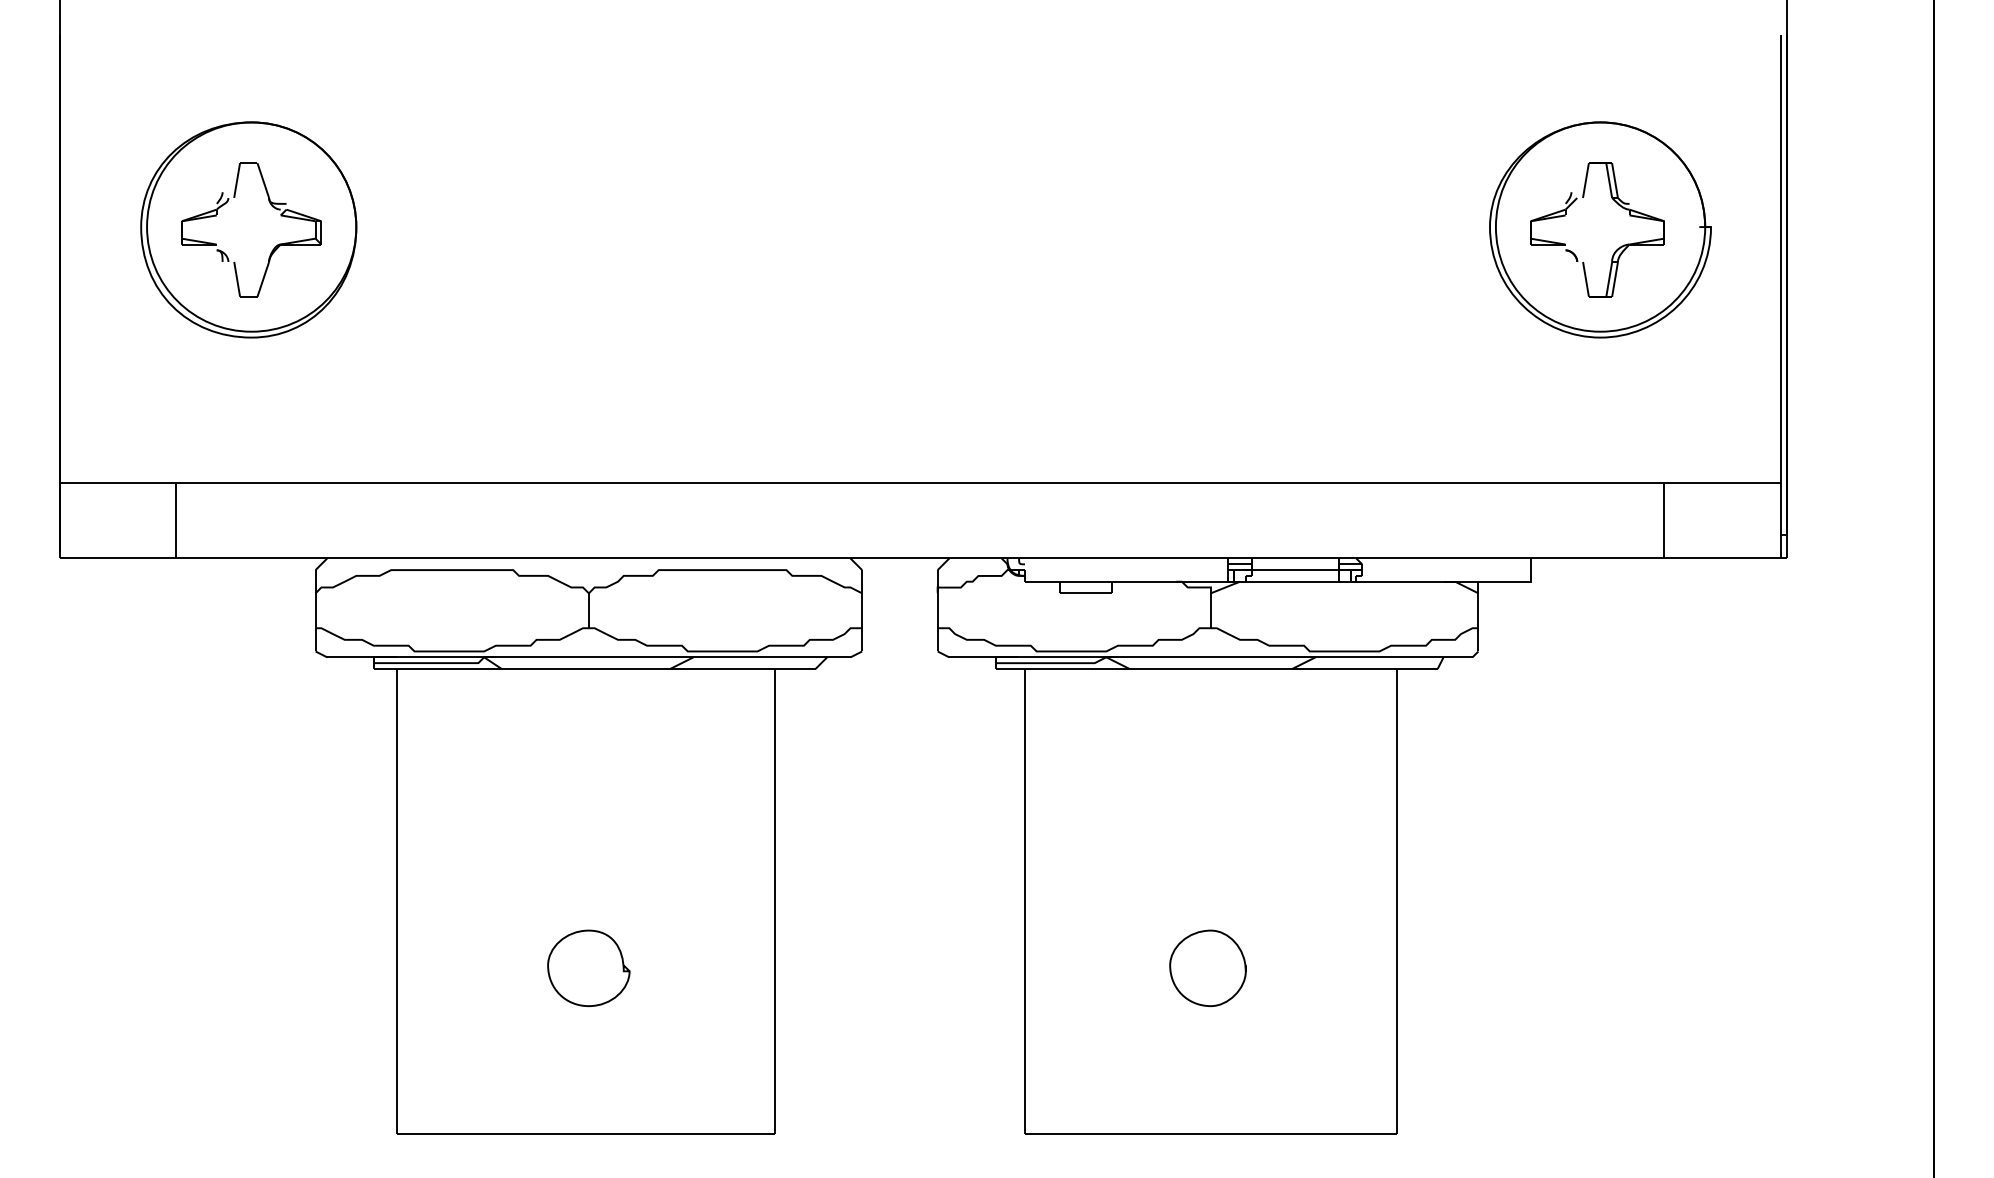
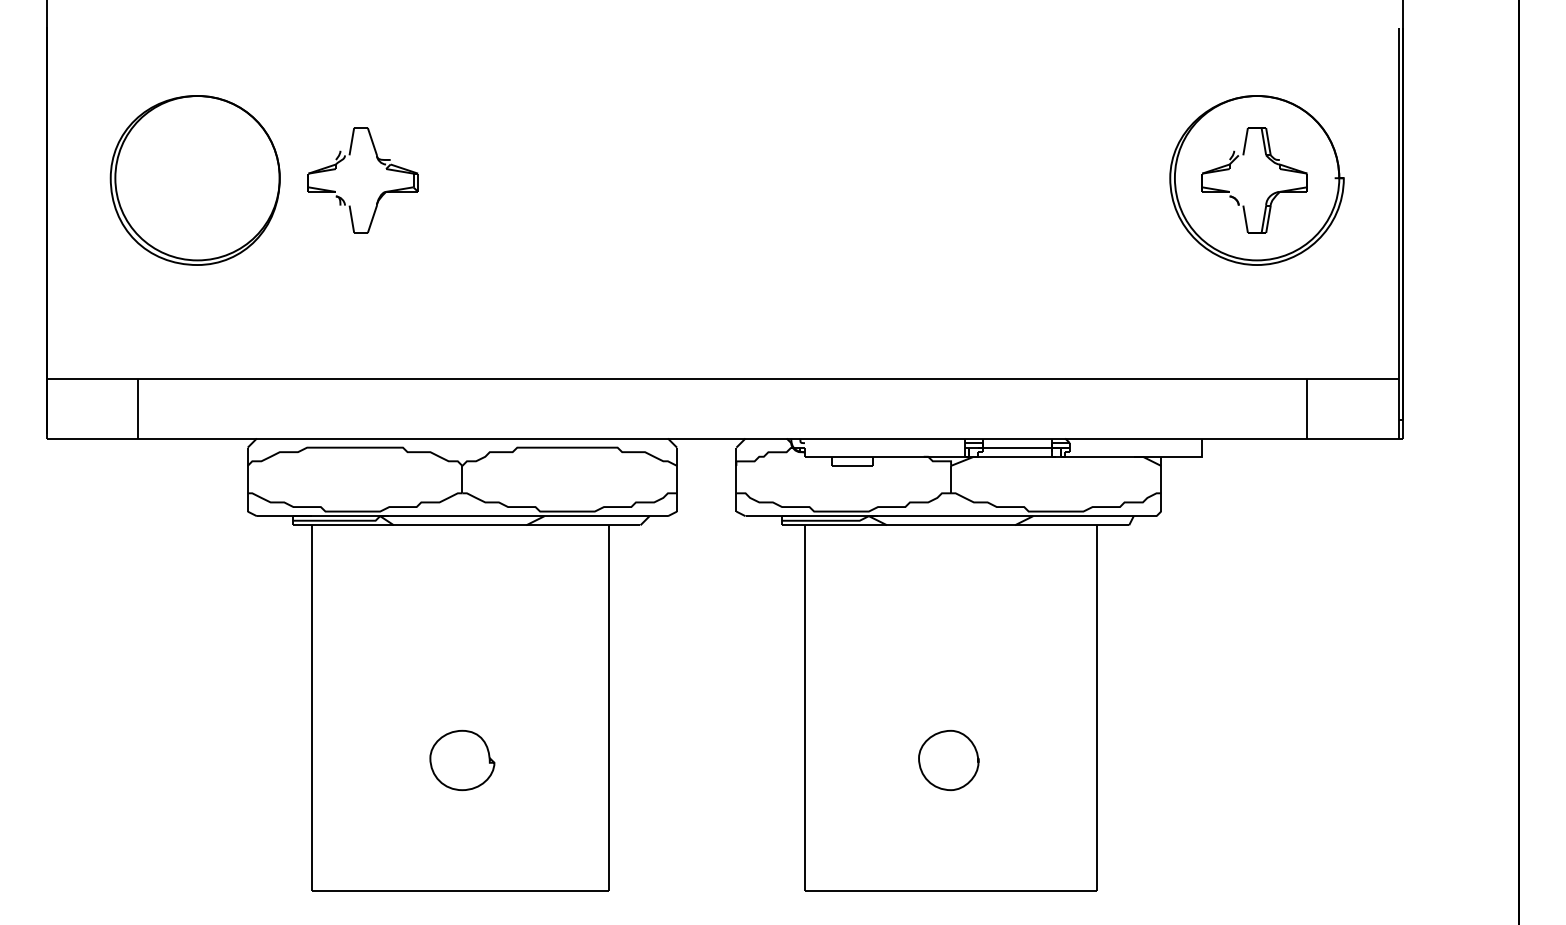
part: (274, 246) -> (381, 193), moved

